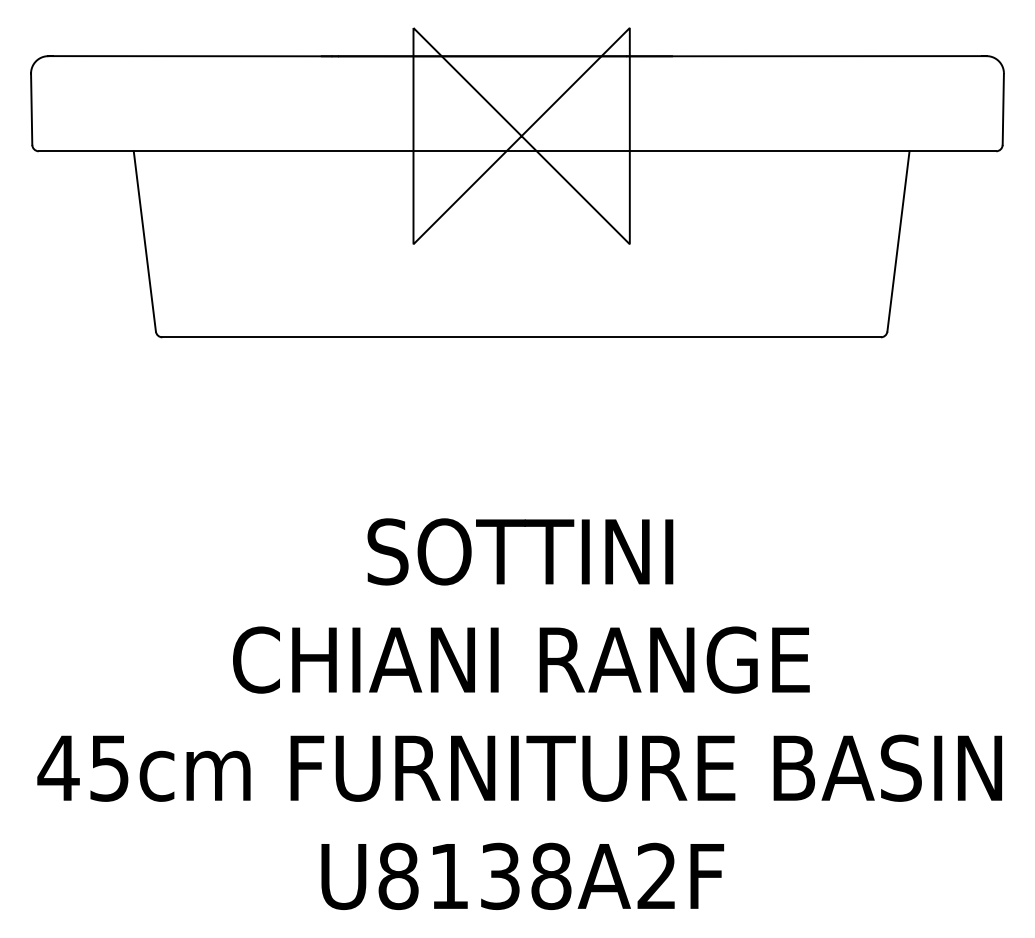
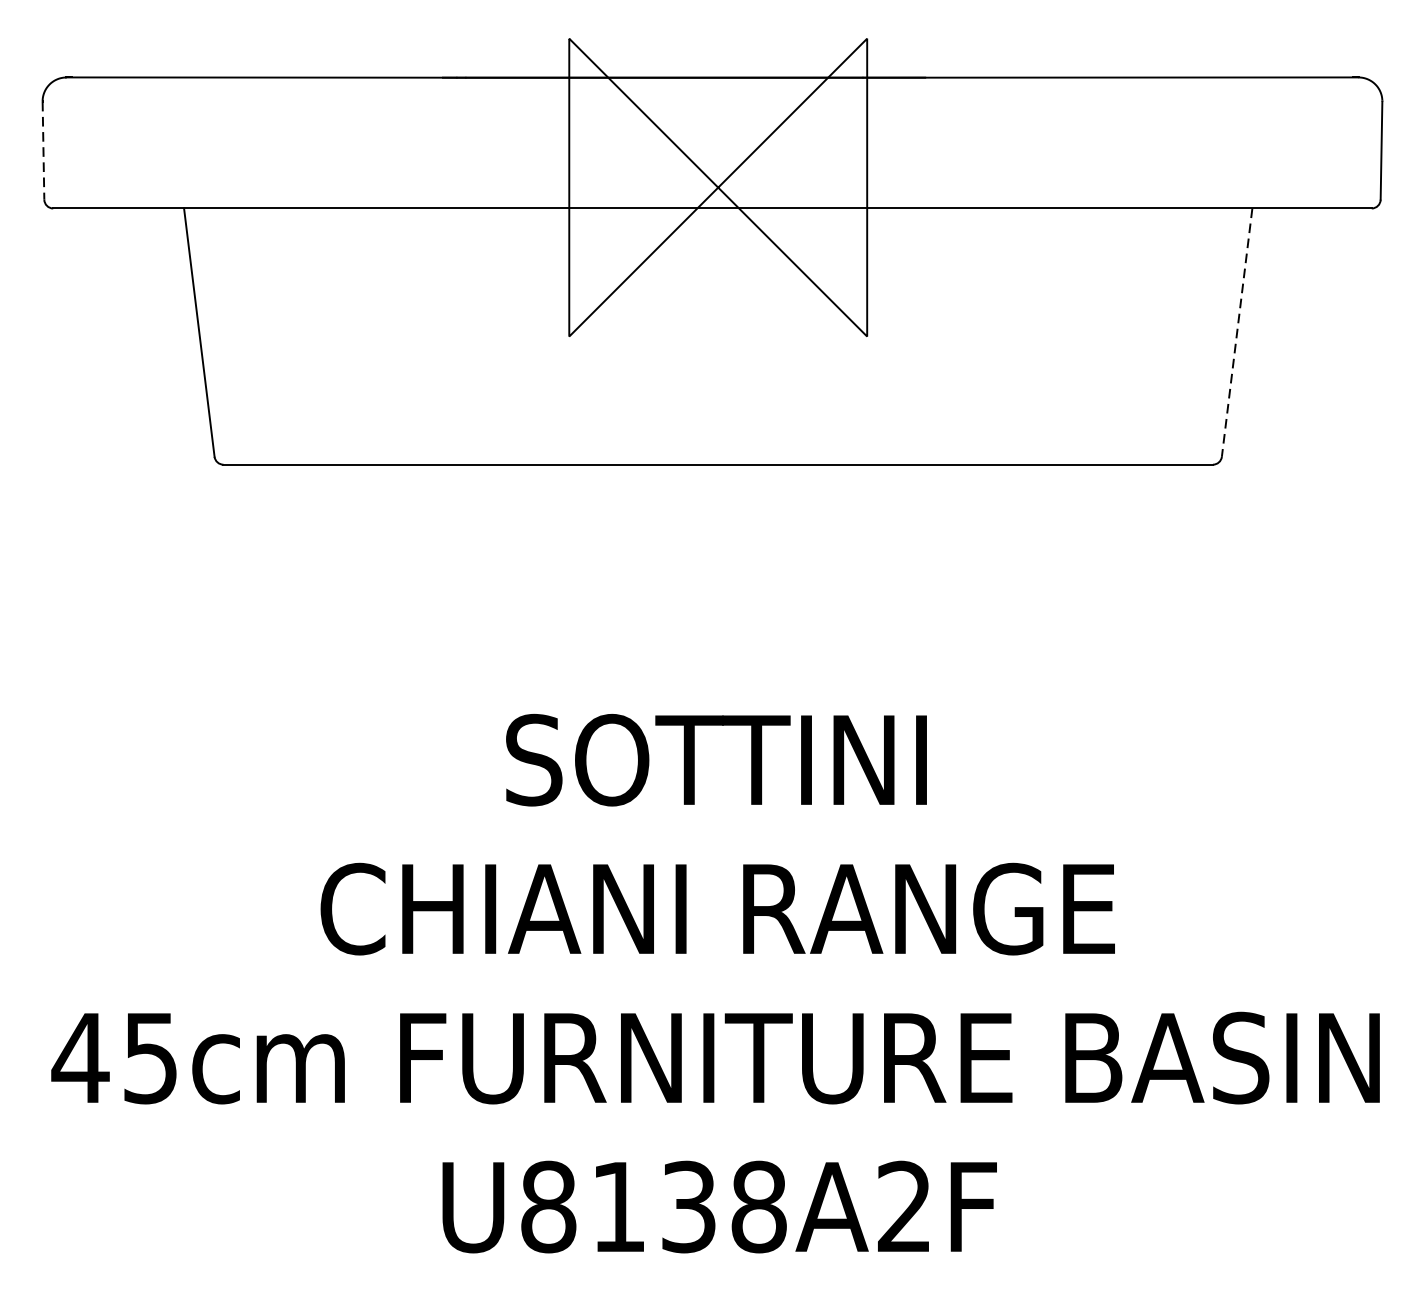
line: (31, 109) -> (43, 150), solid -> dashed
line: (898, 241) -> (1237, 332), solid -> dashed

